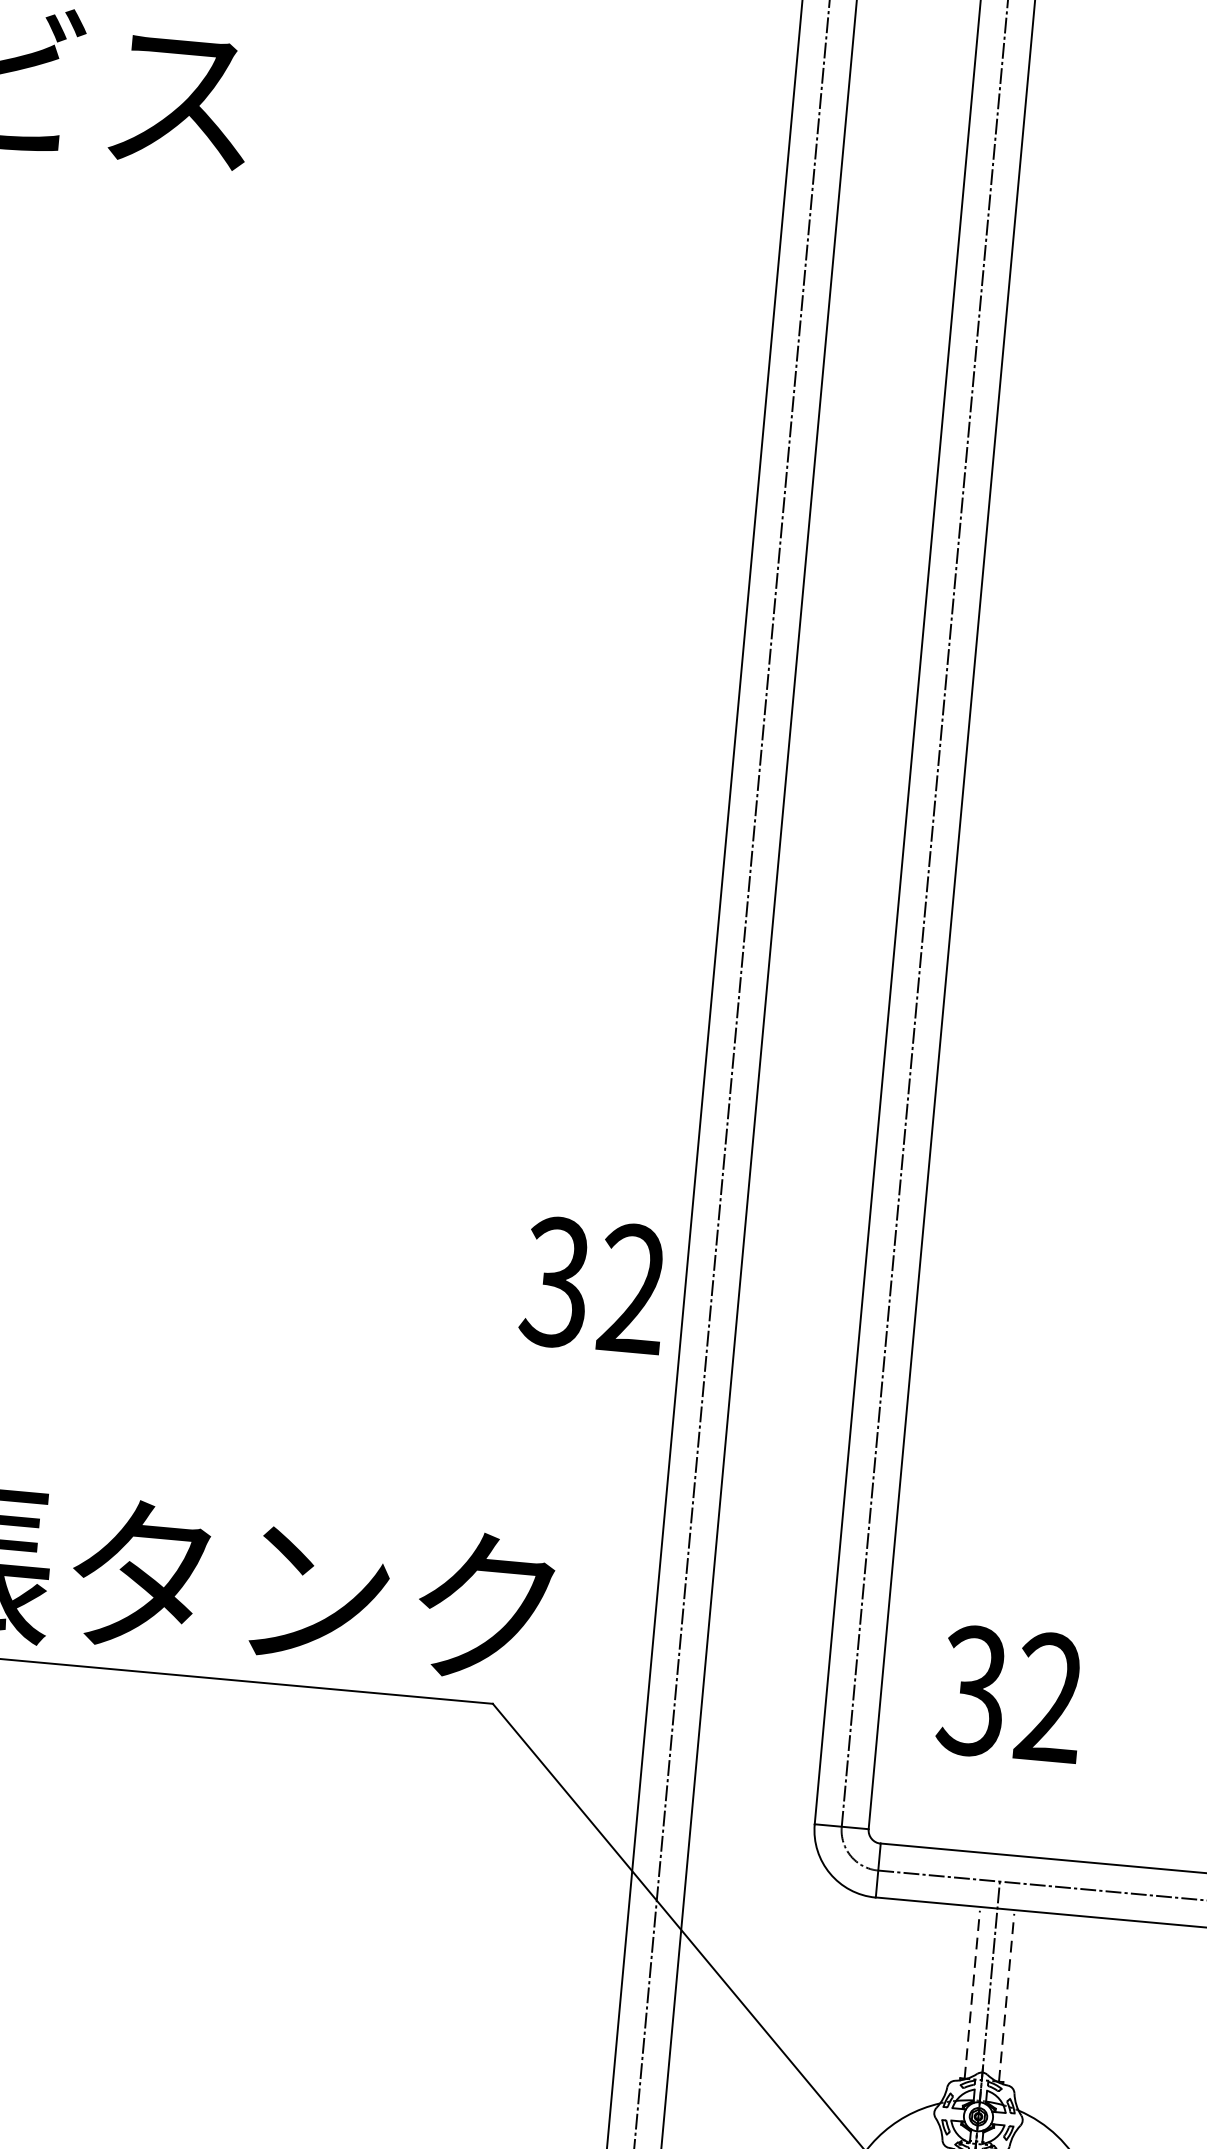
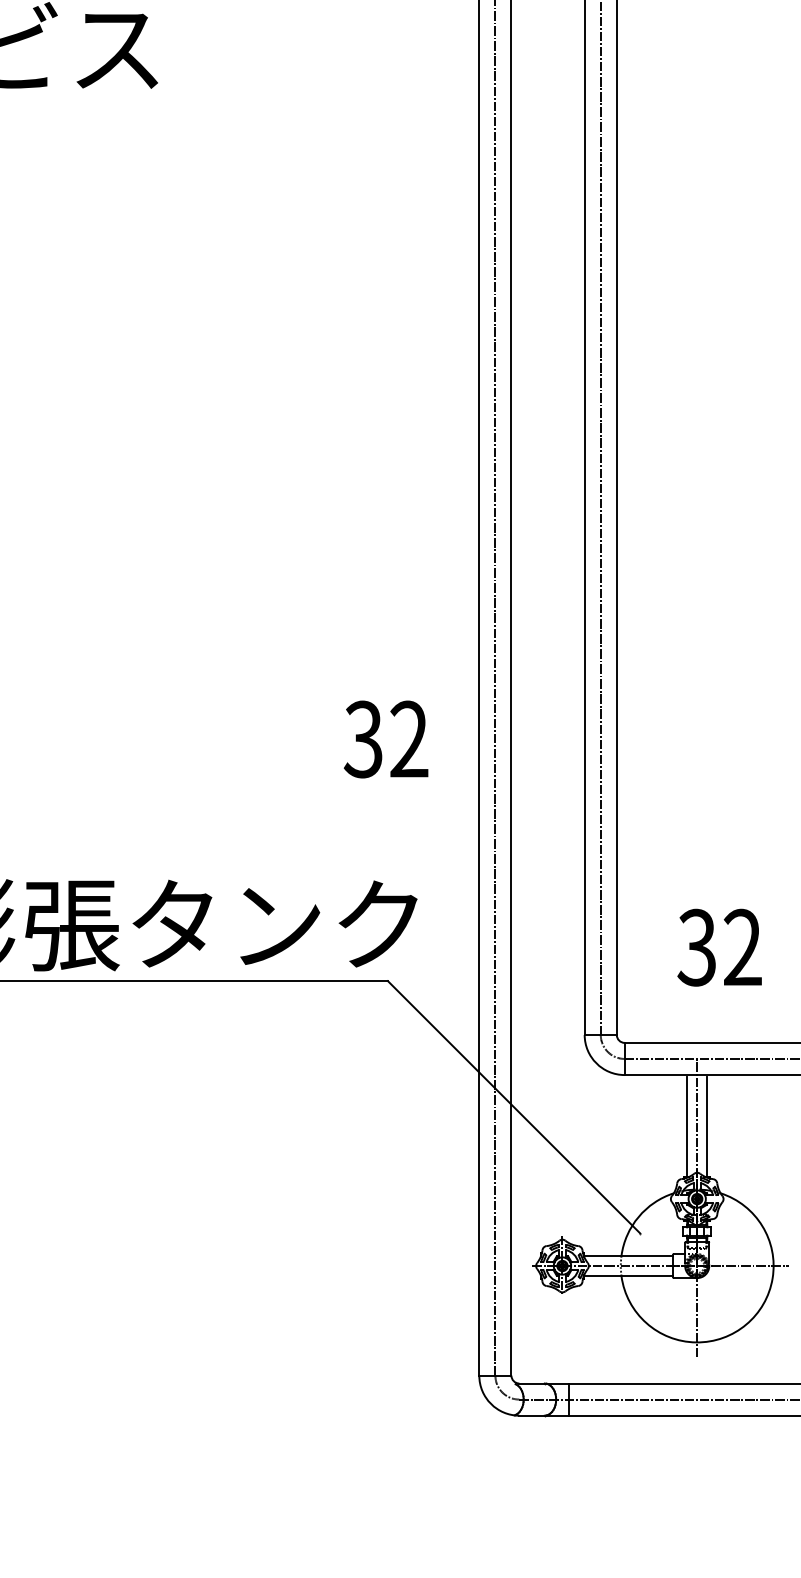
text: (592, 1285) -> (385, 739), moved
text: (1010, 1694) -> (719, 947), moved
line: (971, 1993) -> (686, 1126), dashed -> solid
line: (1006, 1996) -> (707, 1126), dashed -> solid

